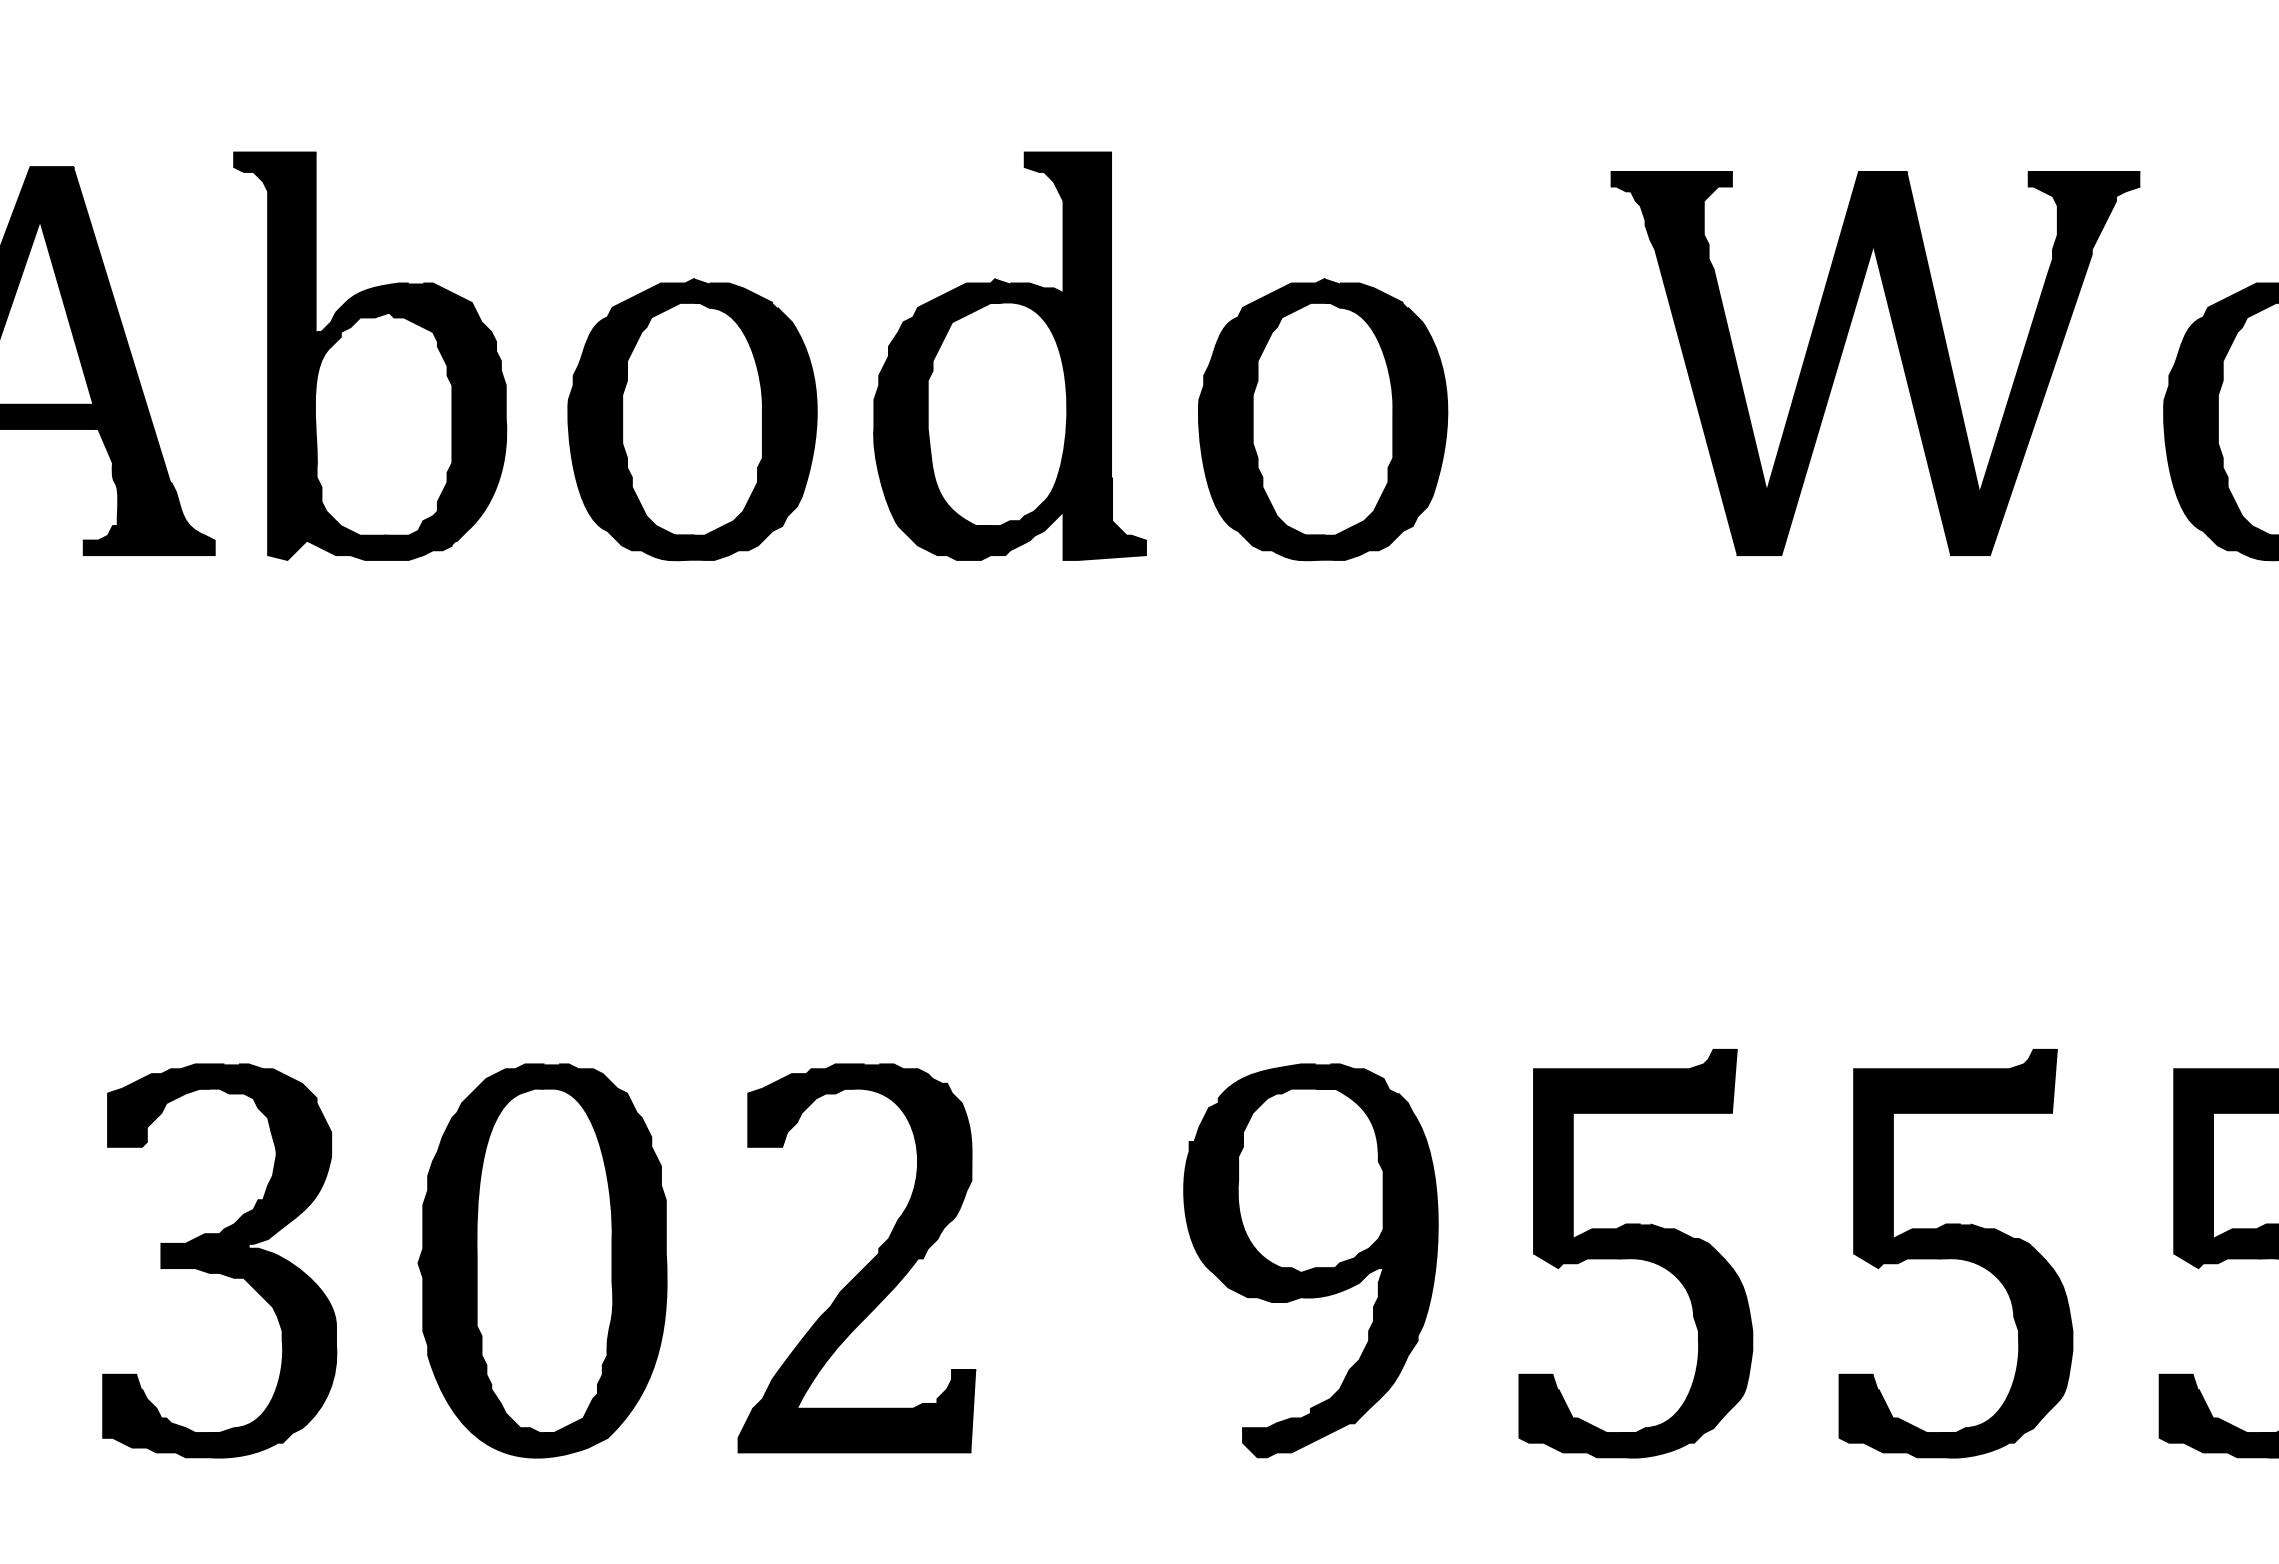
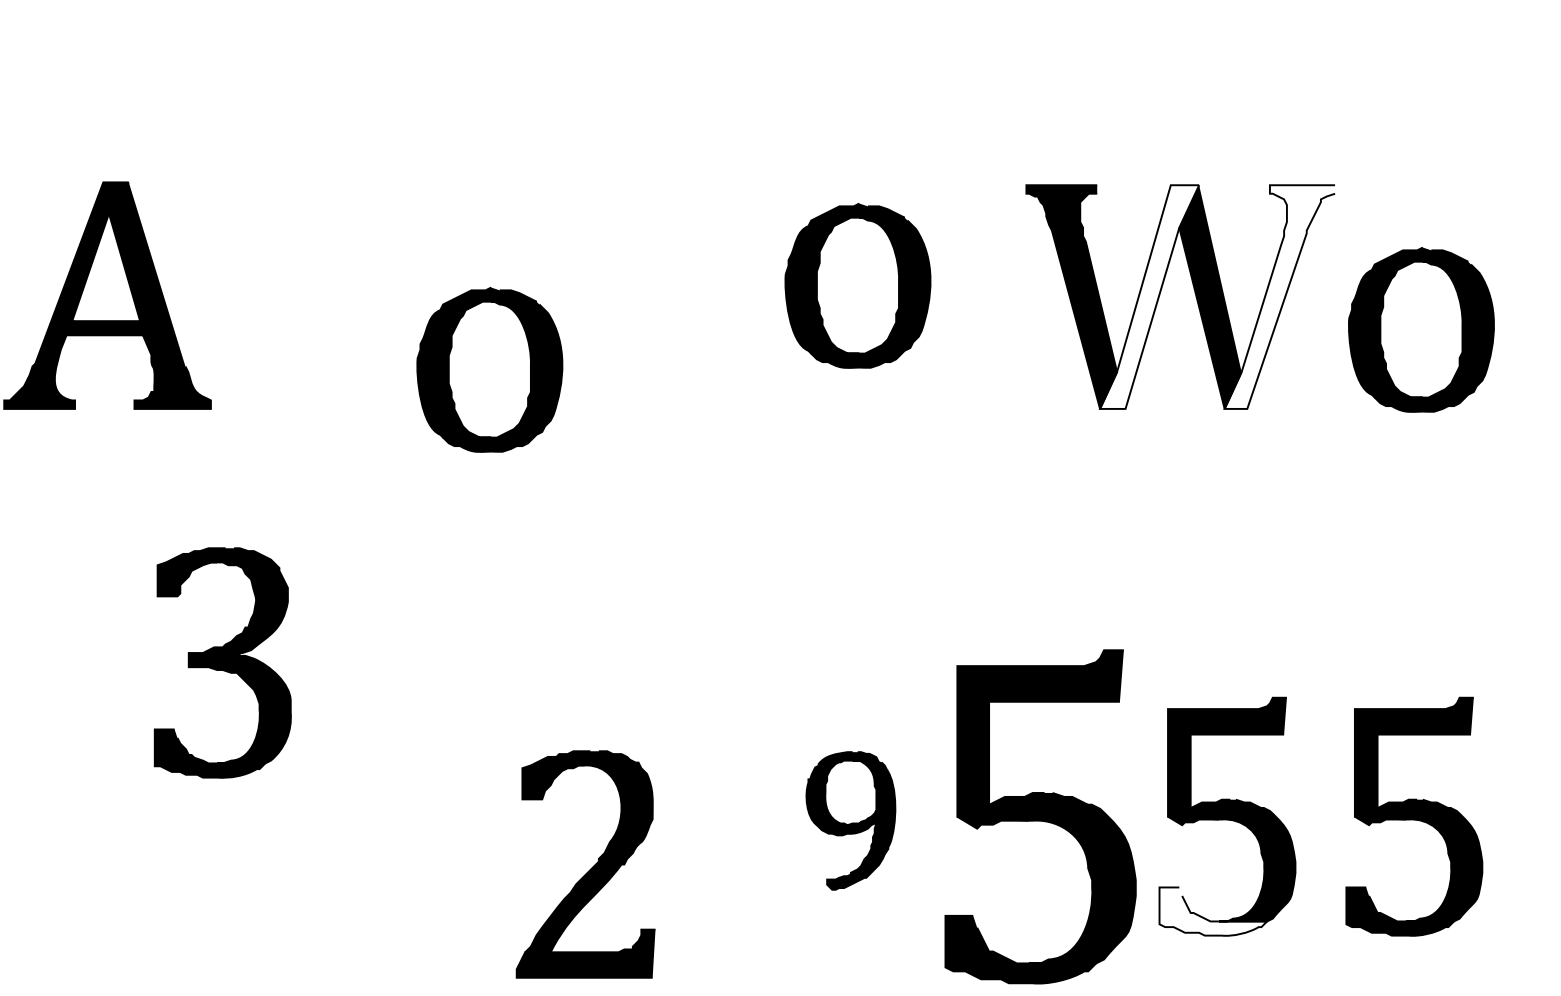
part: (369, 355) -> (301, 292), removed
part: (1010, 355) -> (675, 292), removed
fill: (1822, 362) -> (1149, 296), removed
fill: (2045, 362) -> (1279, 296), removed
part: (691, 419) -> (489, 369), moved
part: (1322, 419) -> (857, 285), moved
part: (1635, 1253) -> (1040, 816), size x1.4
part: (219, 1260) -> (222, 662), moved
part: (542, 1260) -> (402, 820), removed
part: (1310, 1260) -> (850, 820), size x0.6
part: (864, 1265) -> (590, 868), moved
fill: (1932, 1415) -> (1213, 911), removed

